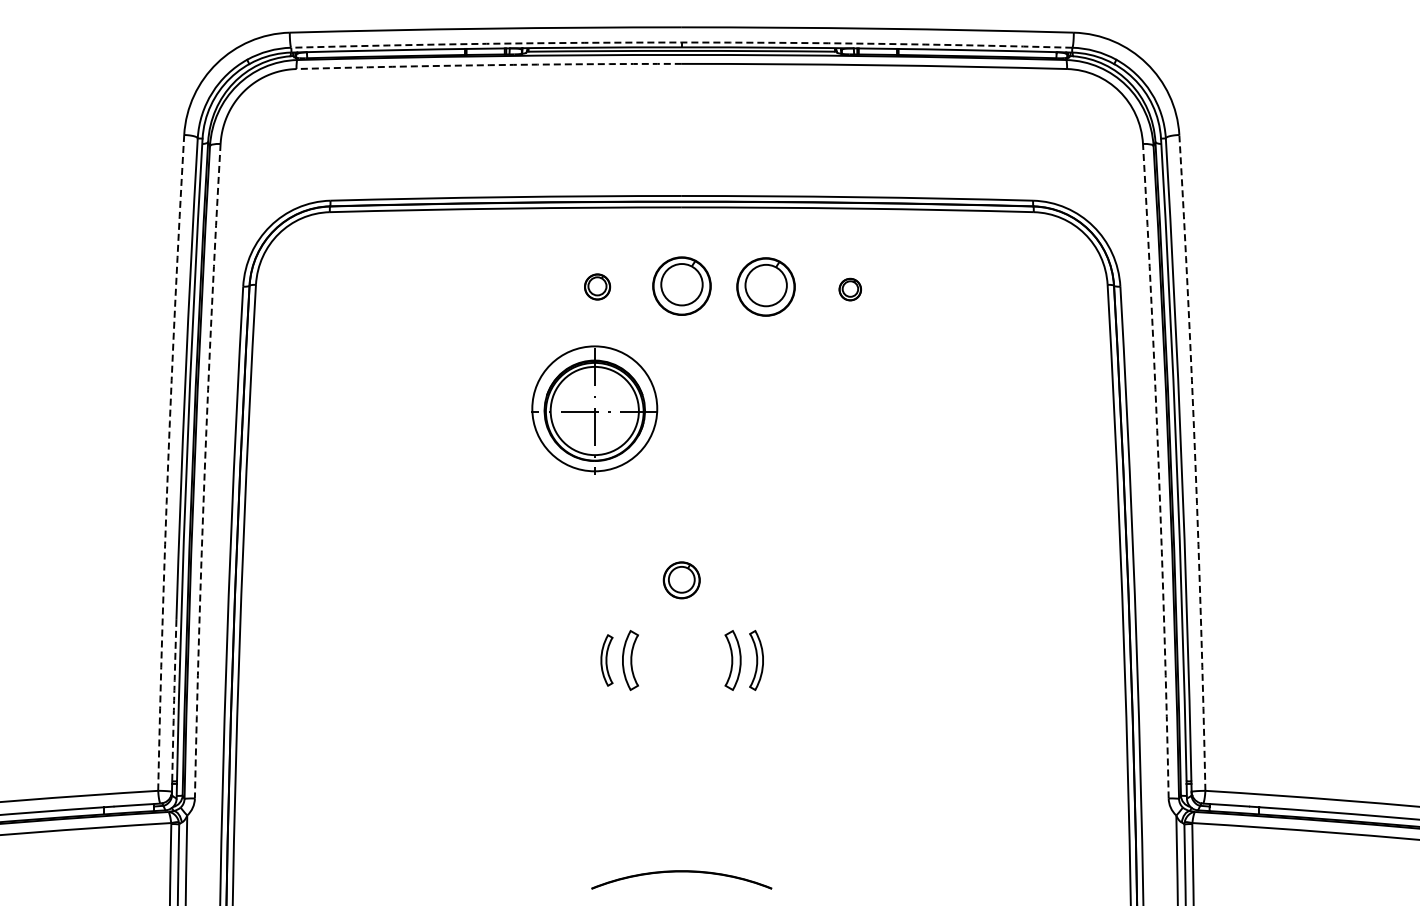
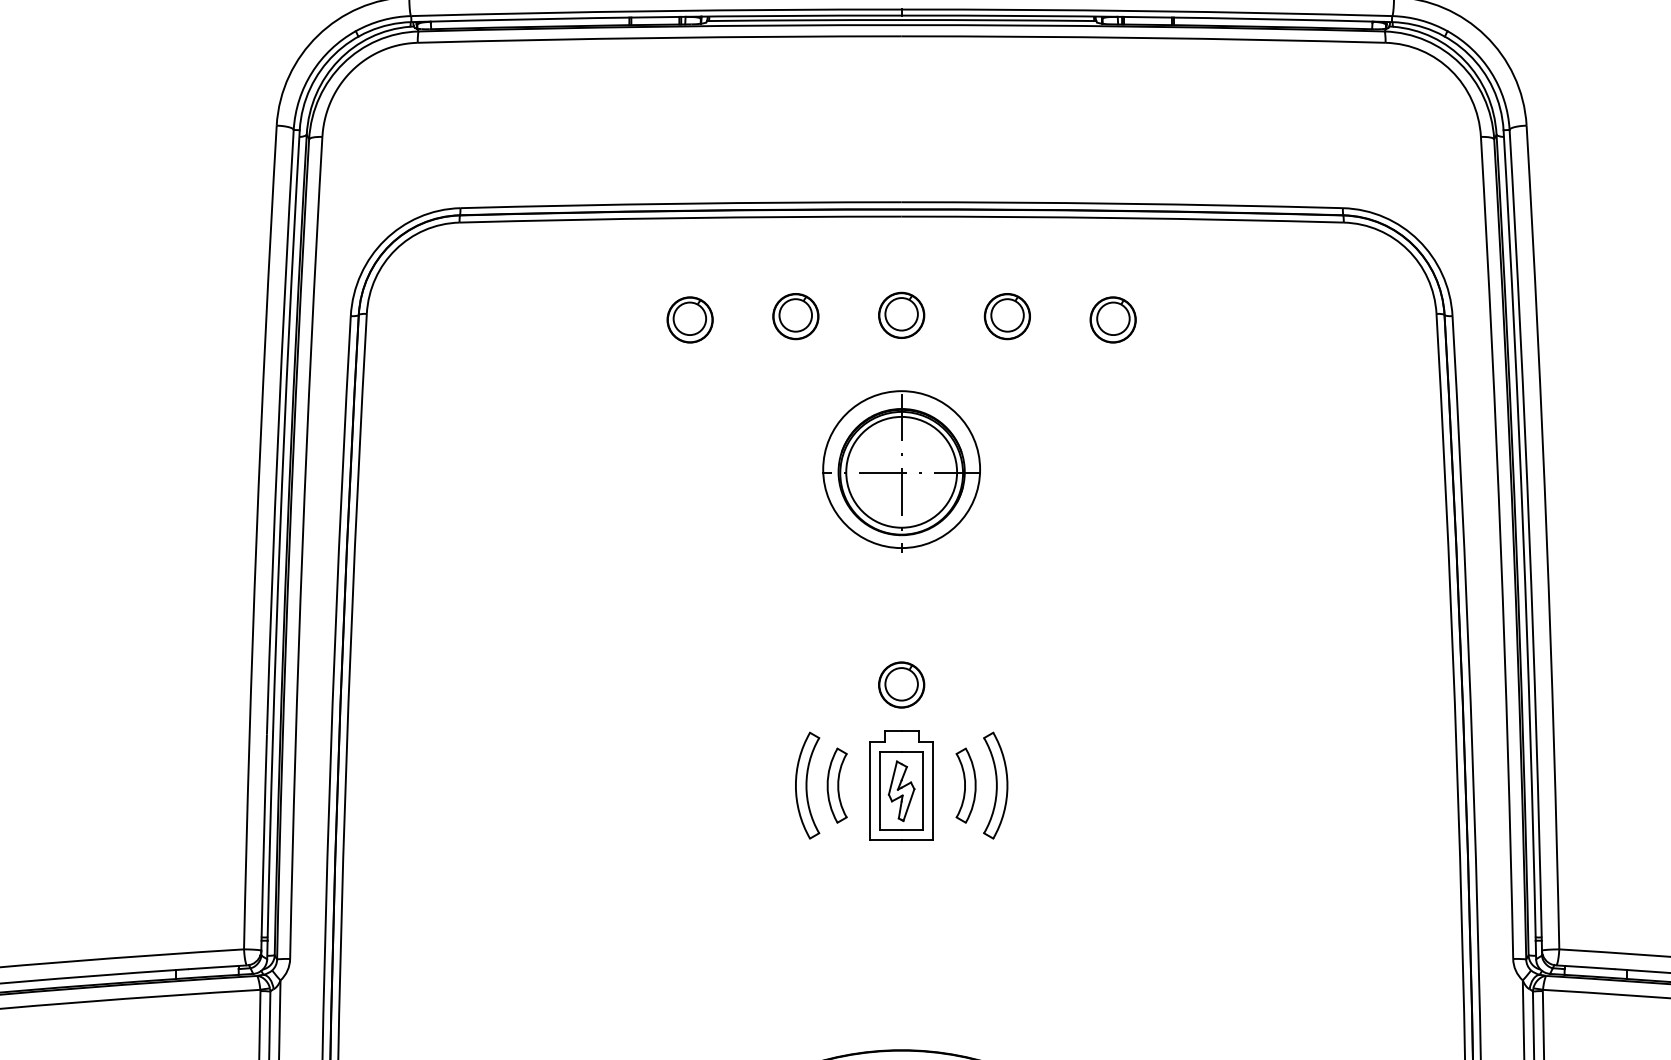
arc: (681, 42) -> (901, 9), dashed -> solid
arc: (489, 65) -> (660, 38), dashed -> solid
part: (681, 285) -> (901, 314), size x0.62
part: (597, 286) -> (795, 315), size x1.43
part: (765, 286) -> (1006, 315), size x0.62
part: (513, 289) -> (690, 319), added
part: (850, 289) -> (1113, 319), size x1.67
part: (594, 409) -> (901, 470), moved
arc: (168, 462) -> (256, 536), dashed -> solid
arc: (1195, 462) -> (1546, 536), dashed -> solid
arc: (204, 471) -> (302, 548), dashed -> solid
arc: (1158, 471) -> (1500, 548), dashed -> solid
part: (606, 660) -> (807, 785), size x1.67
part: (681, 660) -> (901, 785), added
part: (756, 660) -> (995, 785), size x1.43
arc: (174, 700) -> (264, 835), dashed -> solid

